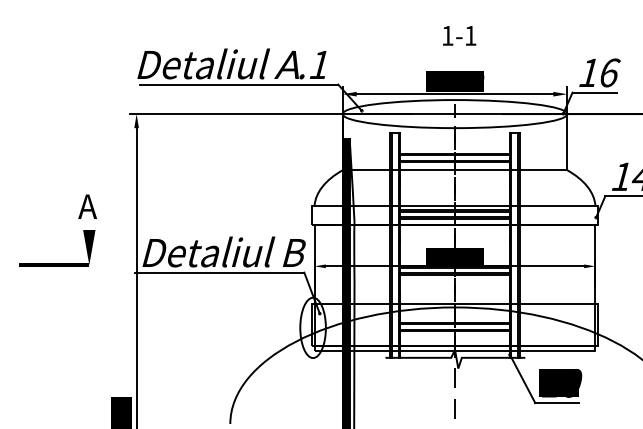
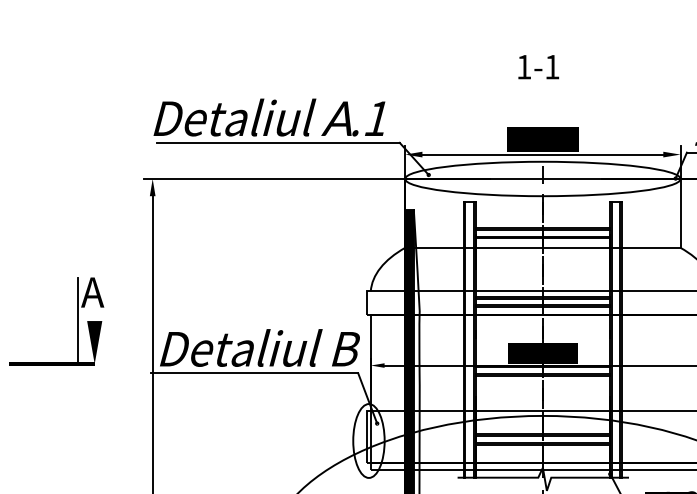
text: (459, 35) -> (538, 66), moved
line: (75, 229) -> (77, 320), added

